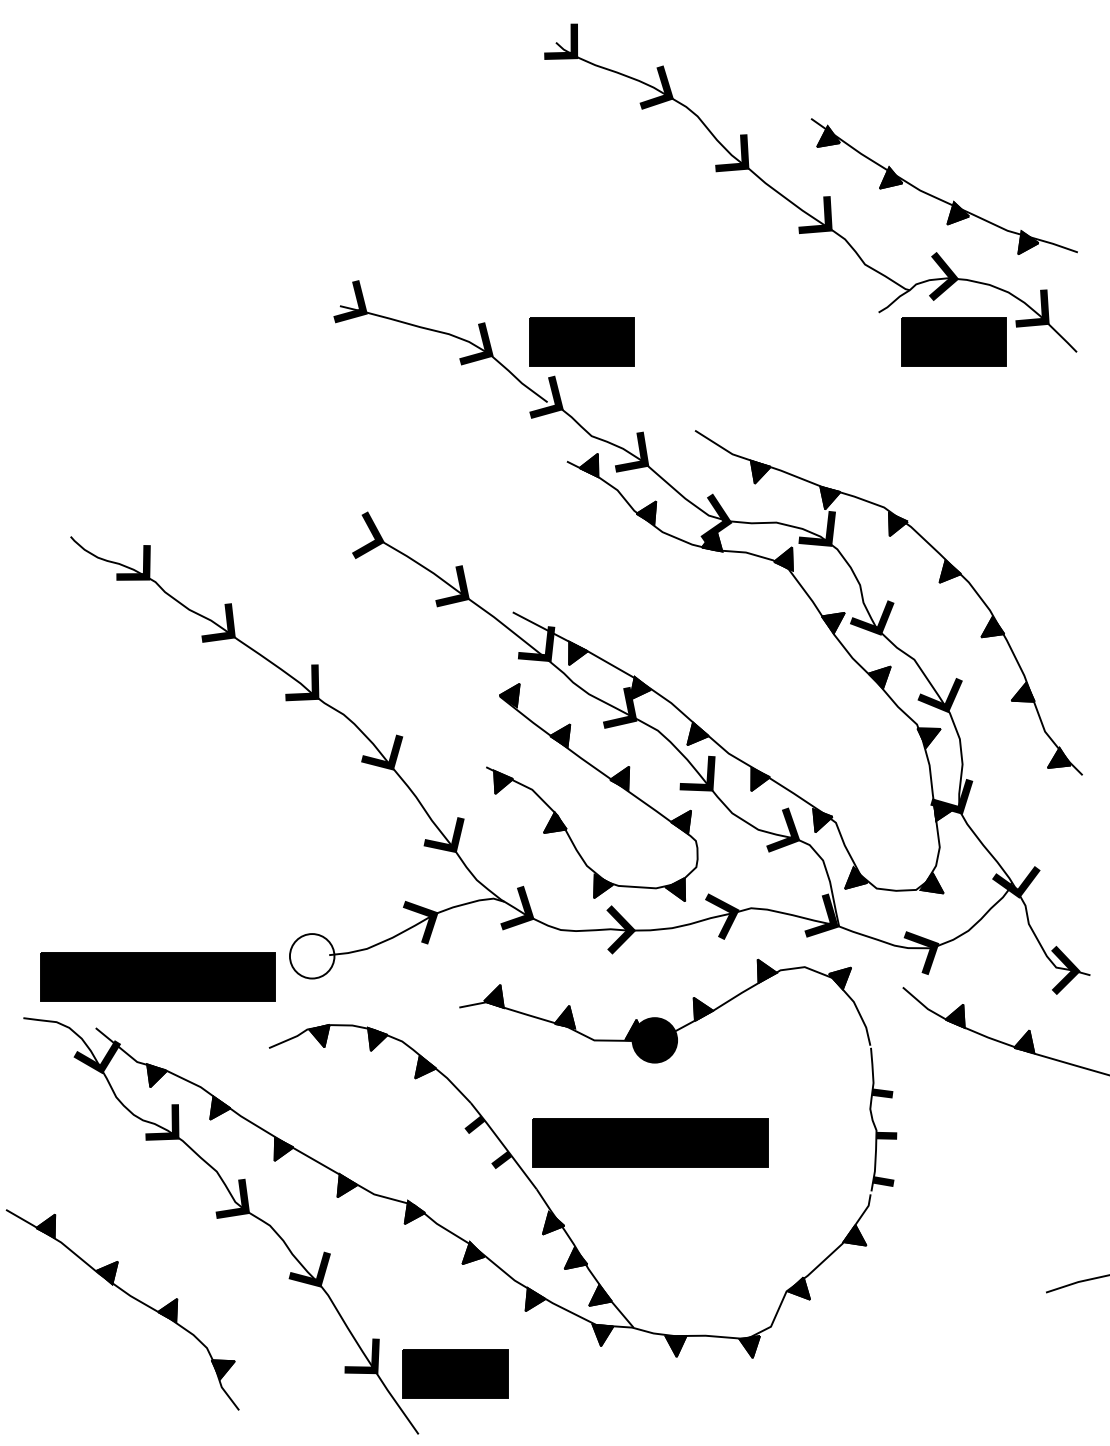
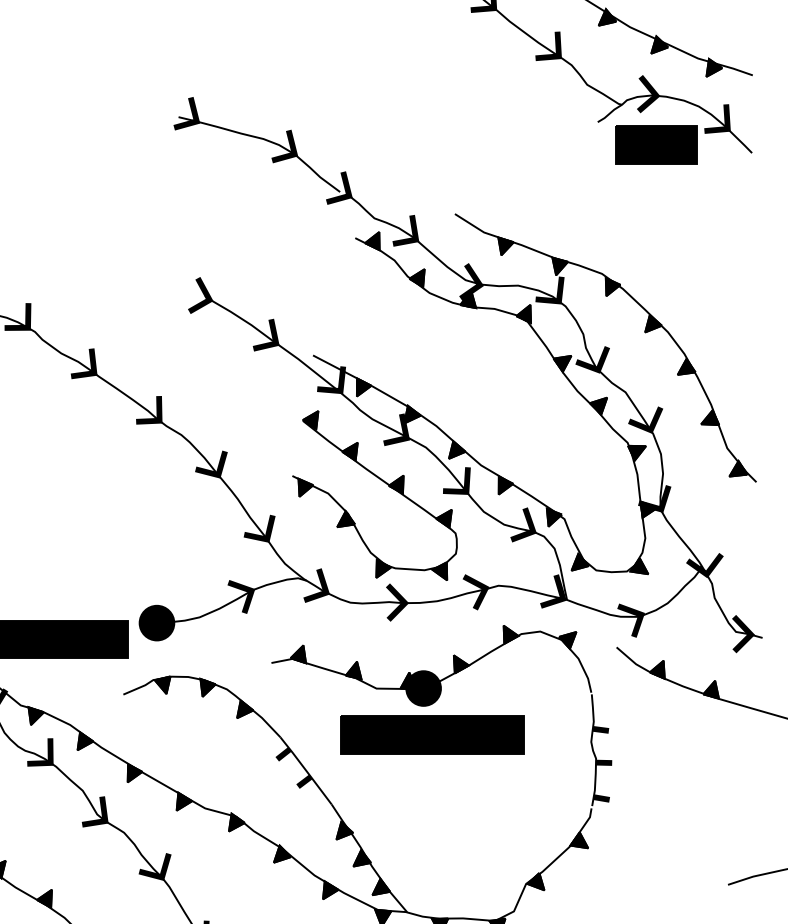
part: (581, 341) -> (366, 144), removed
fill: (311, 956) -> (156, 623), added
part: (650, 1142) -> (432, 734), moved

